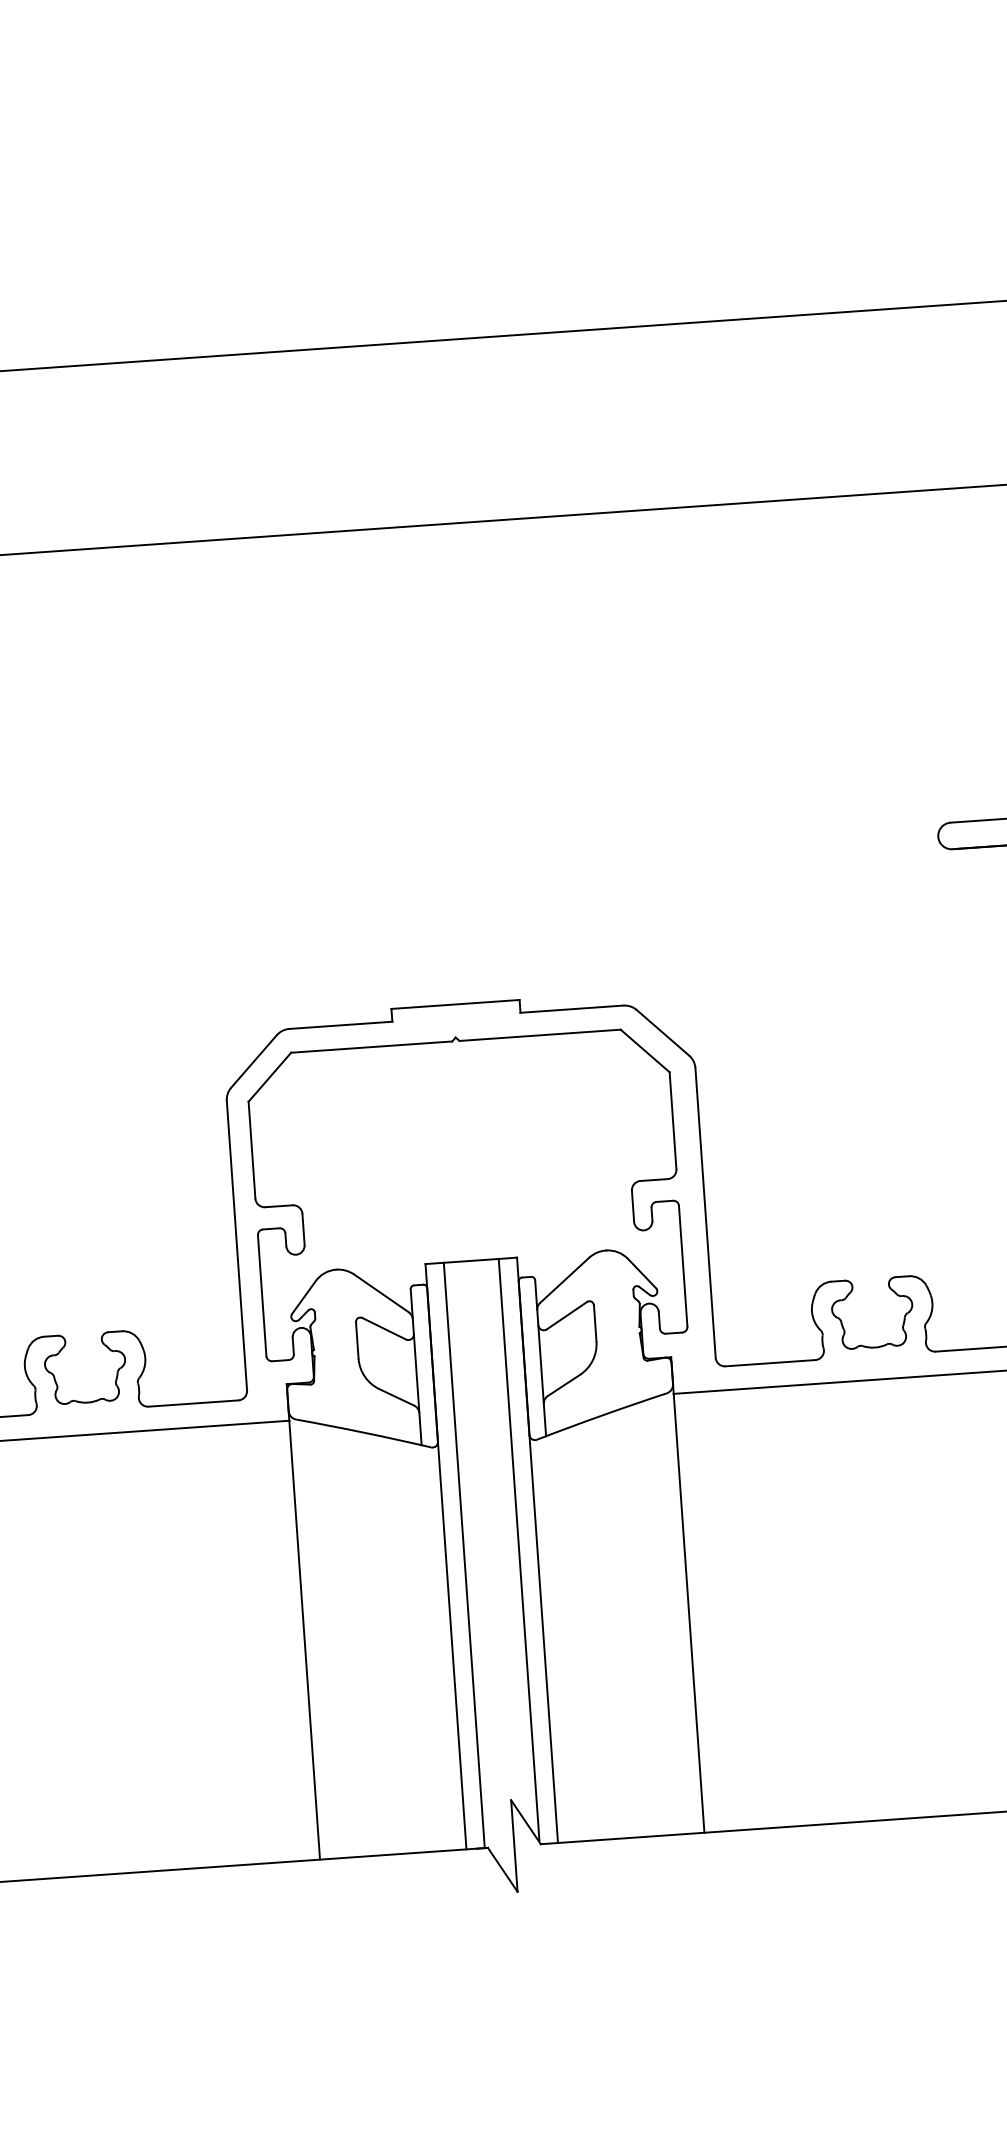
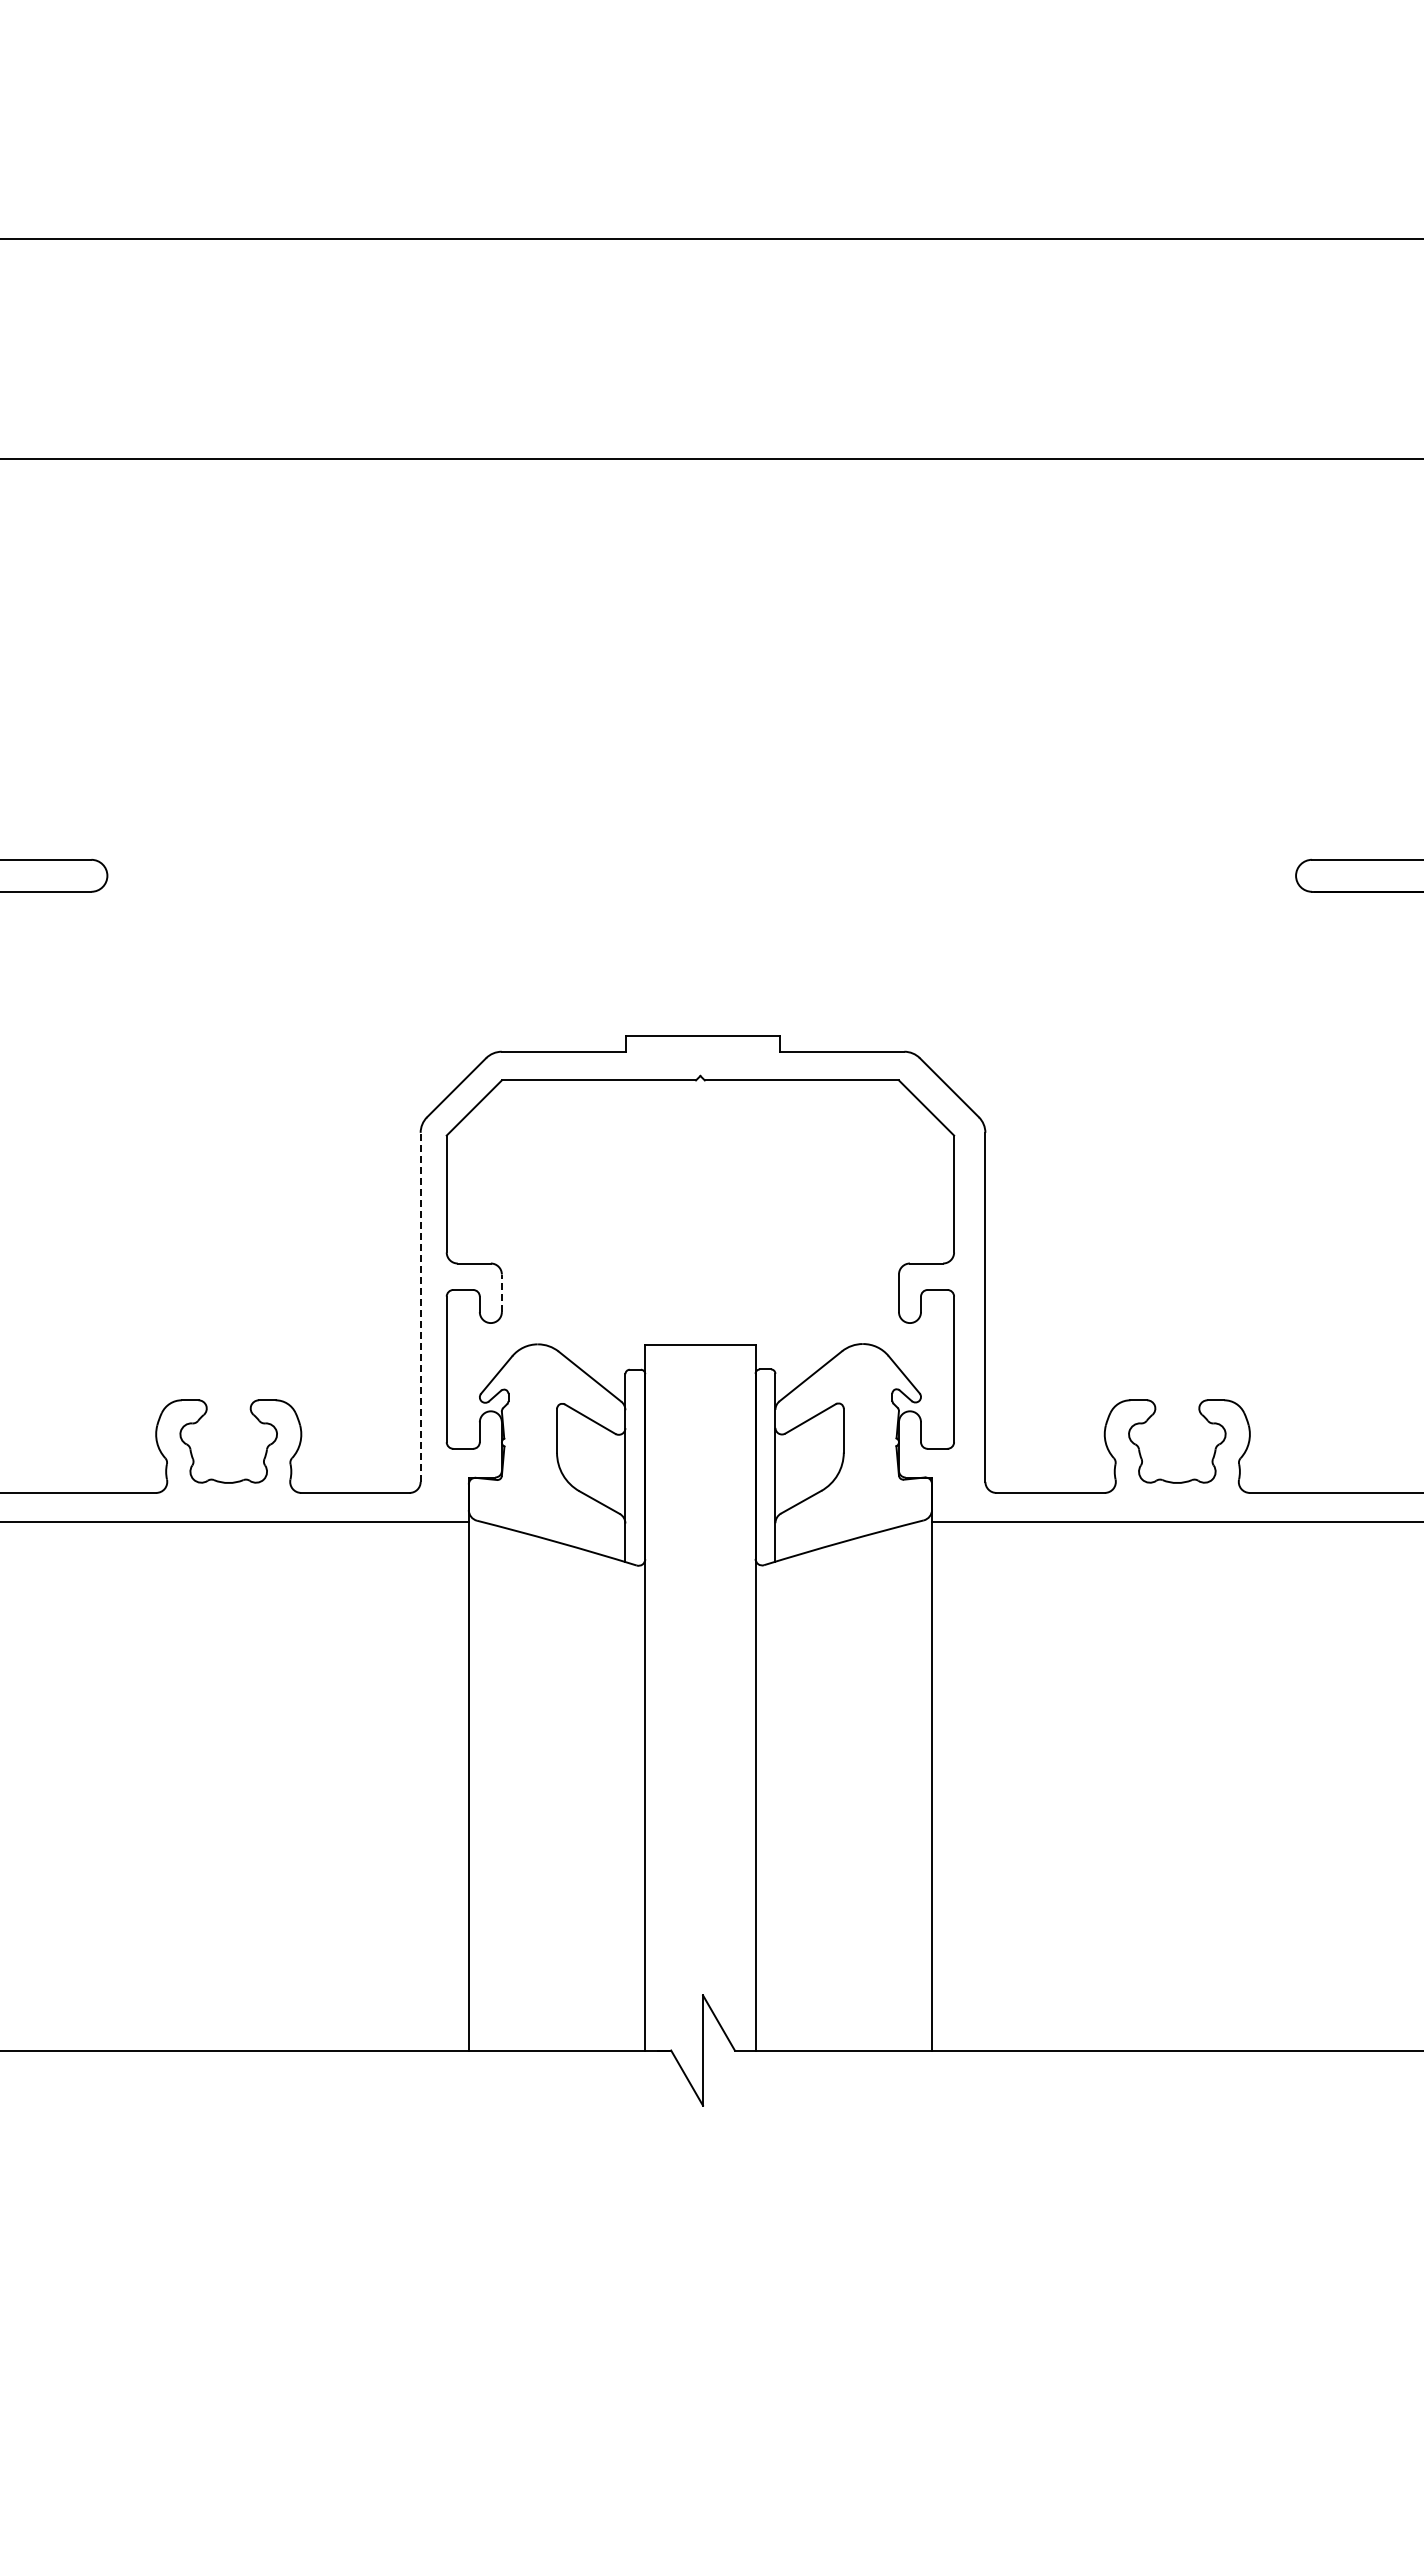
line: (303, 1229) -> (501, 1293), solid -> dashed
line: (236, 1245) -> (420, 1307), solid -> dashed
line: (519, 1549) -> (733, 1695), removed
line: (464, 1555) -> (667, 1697), removed

